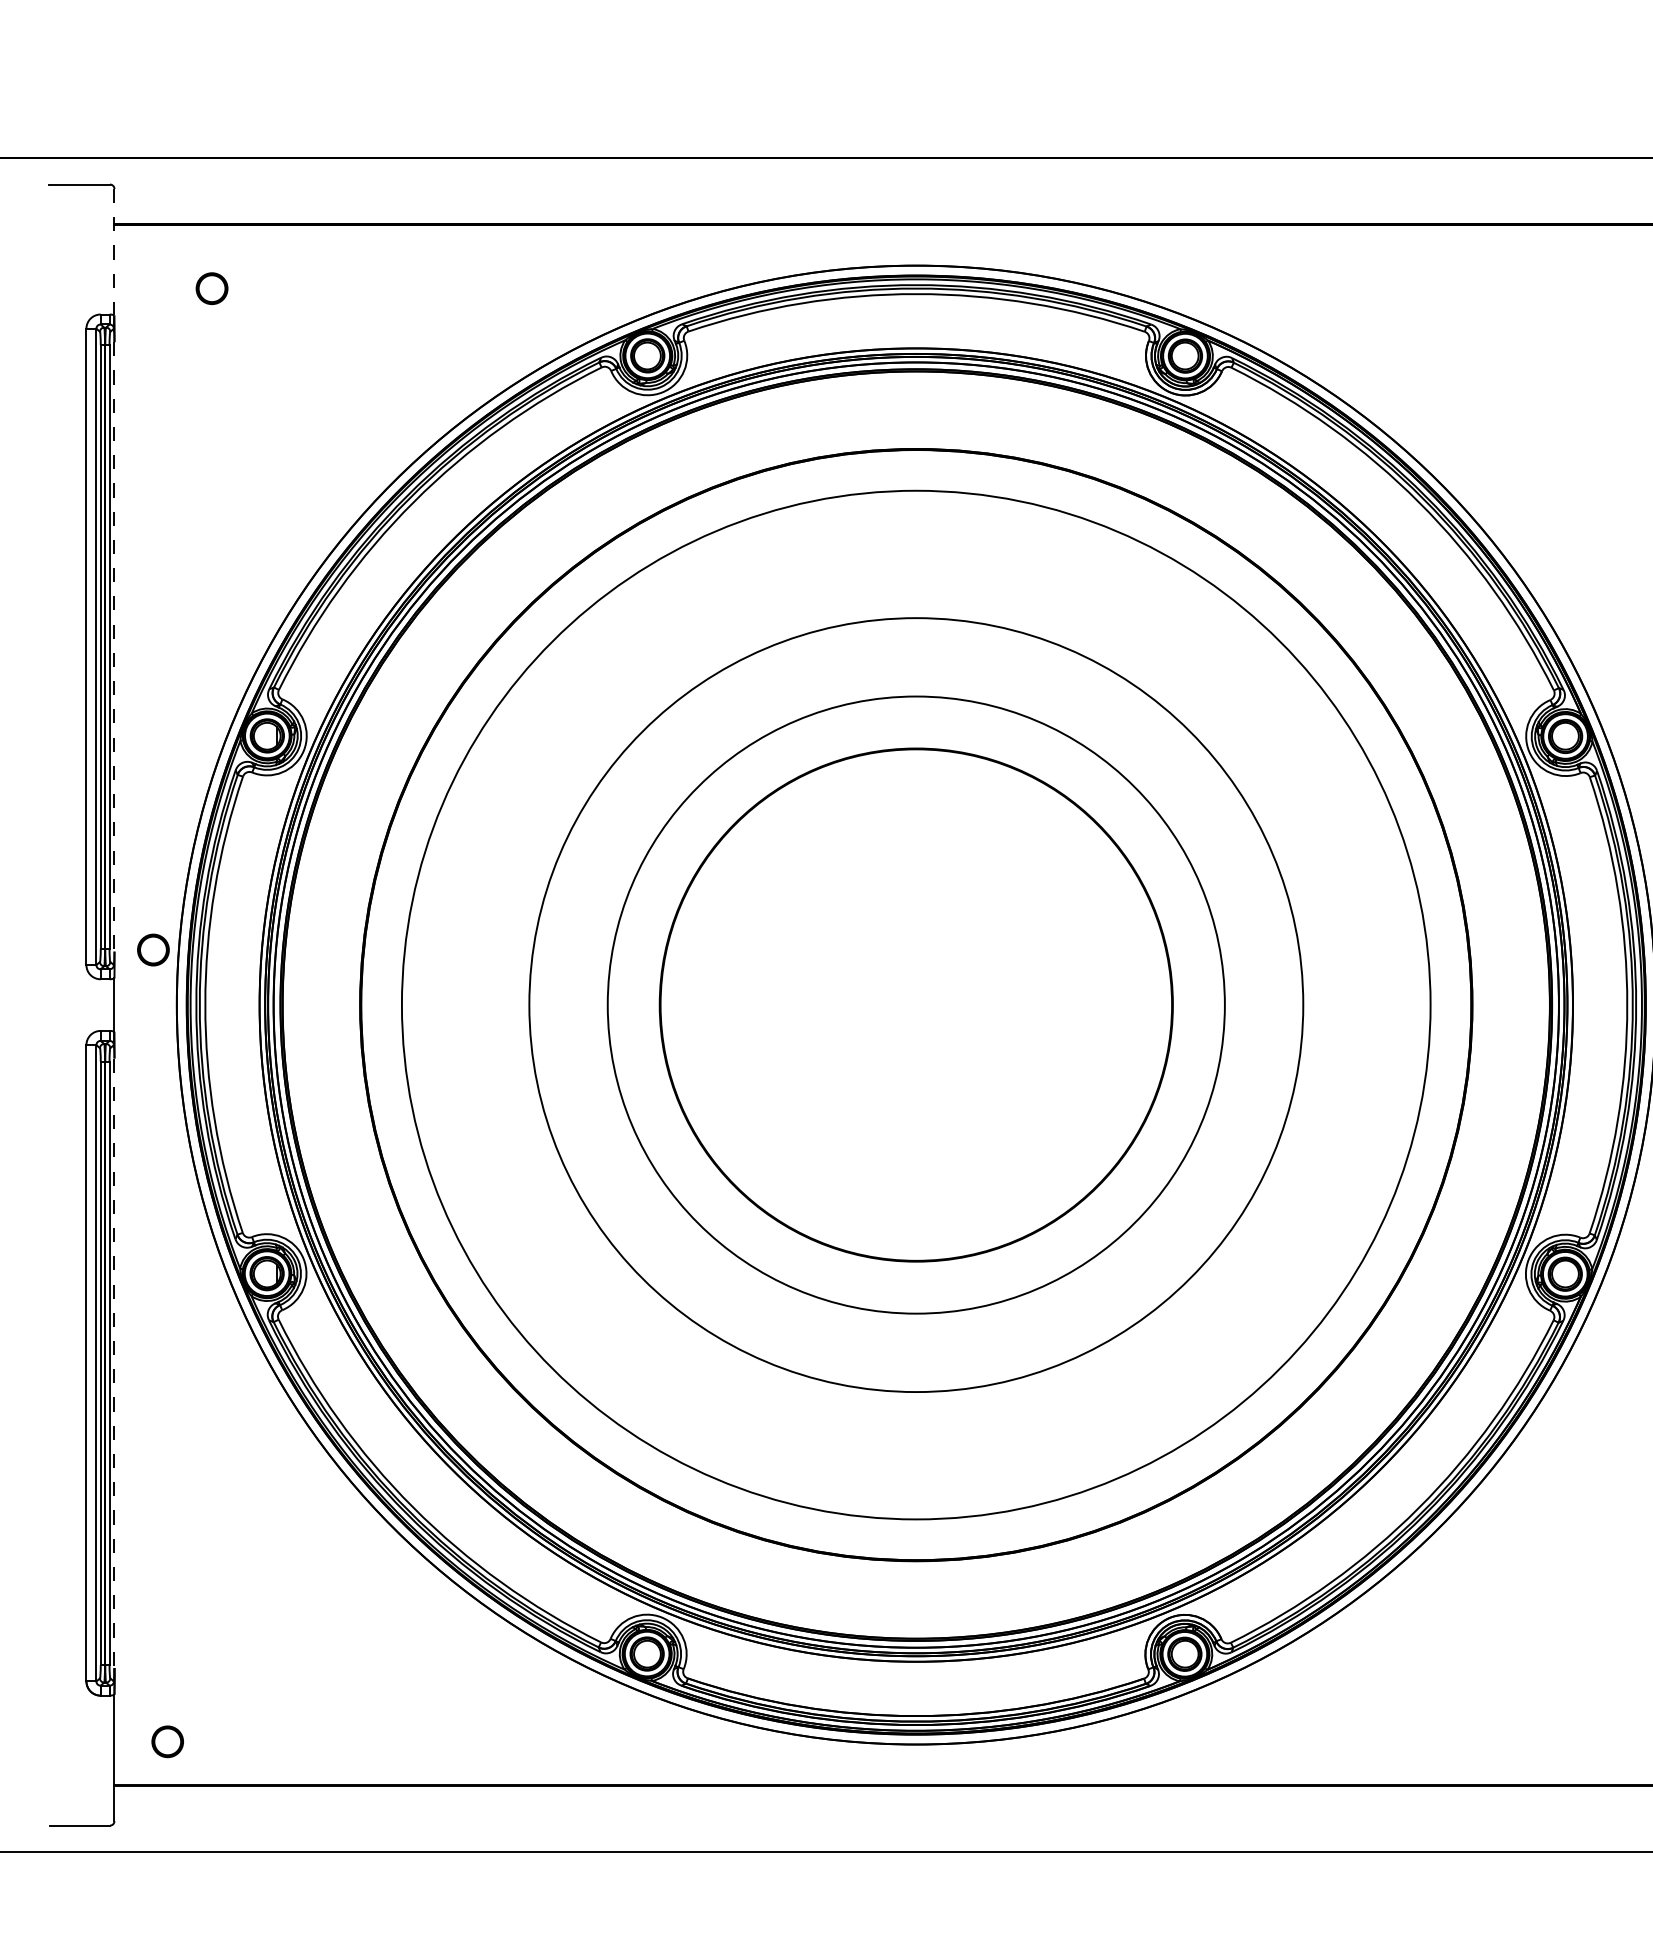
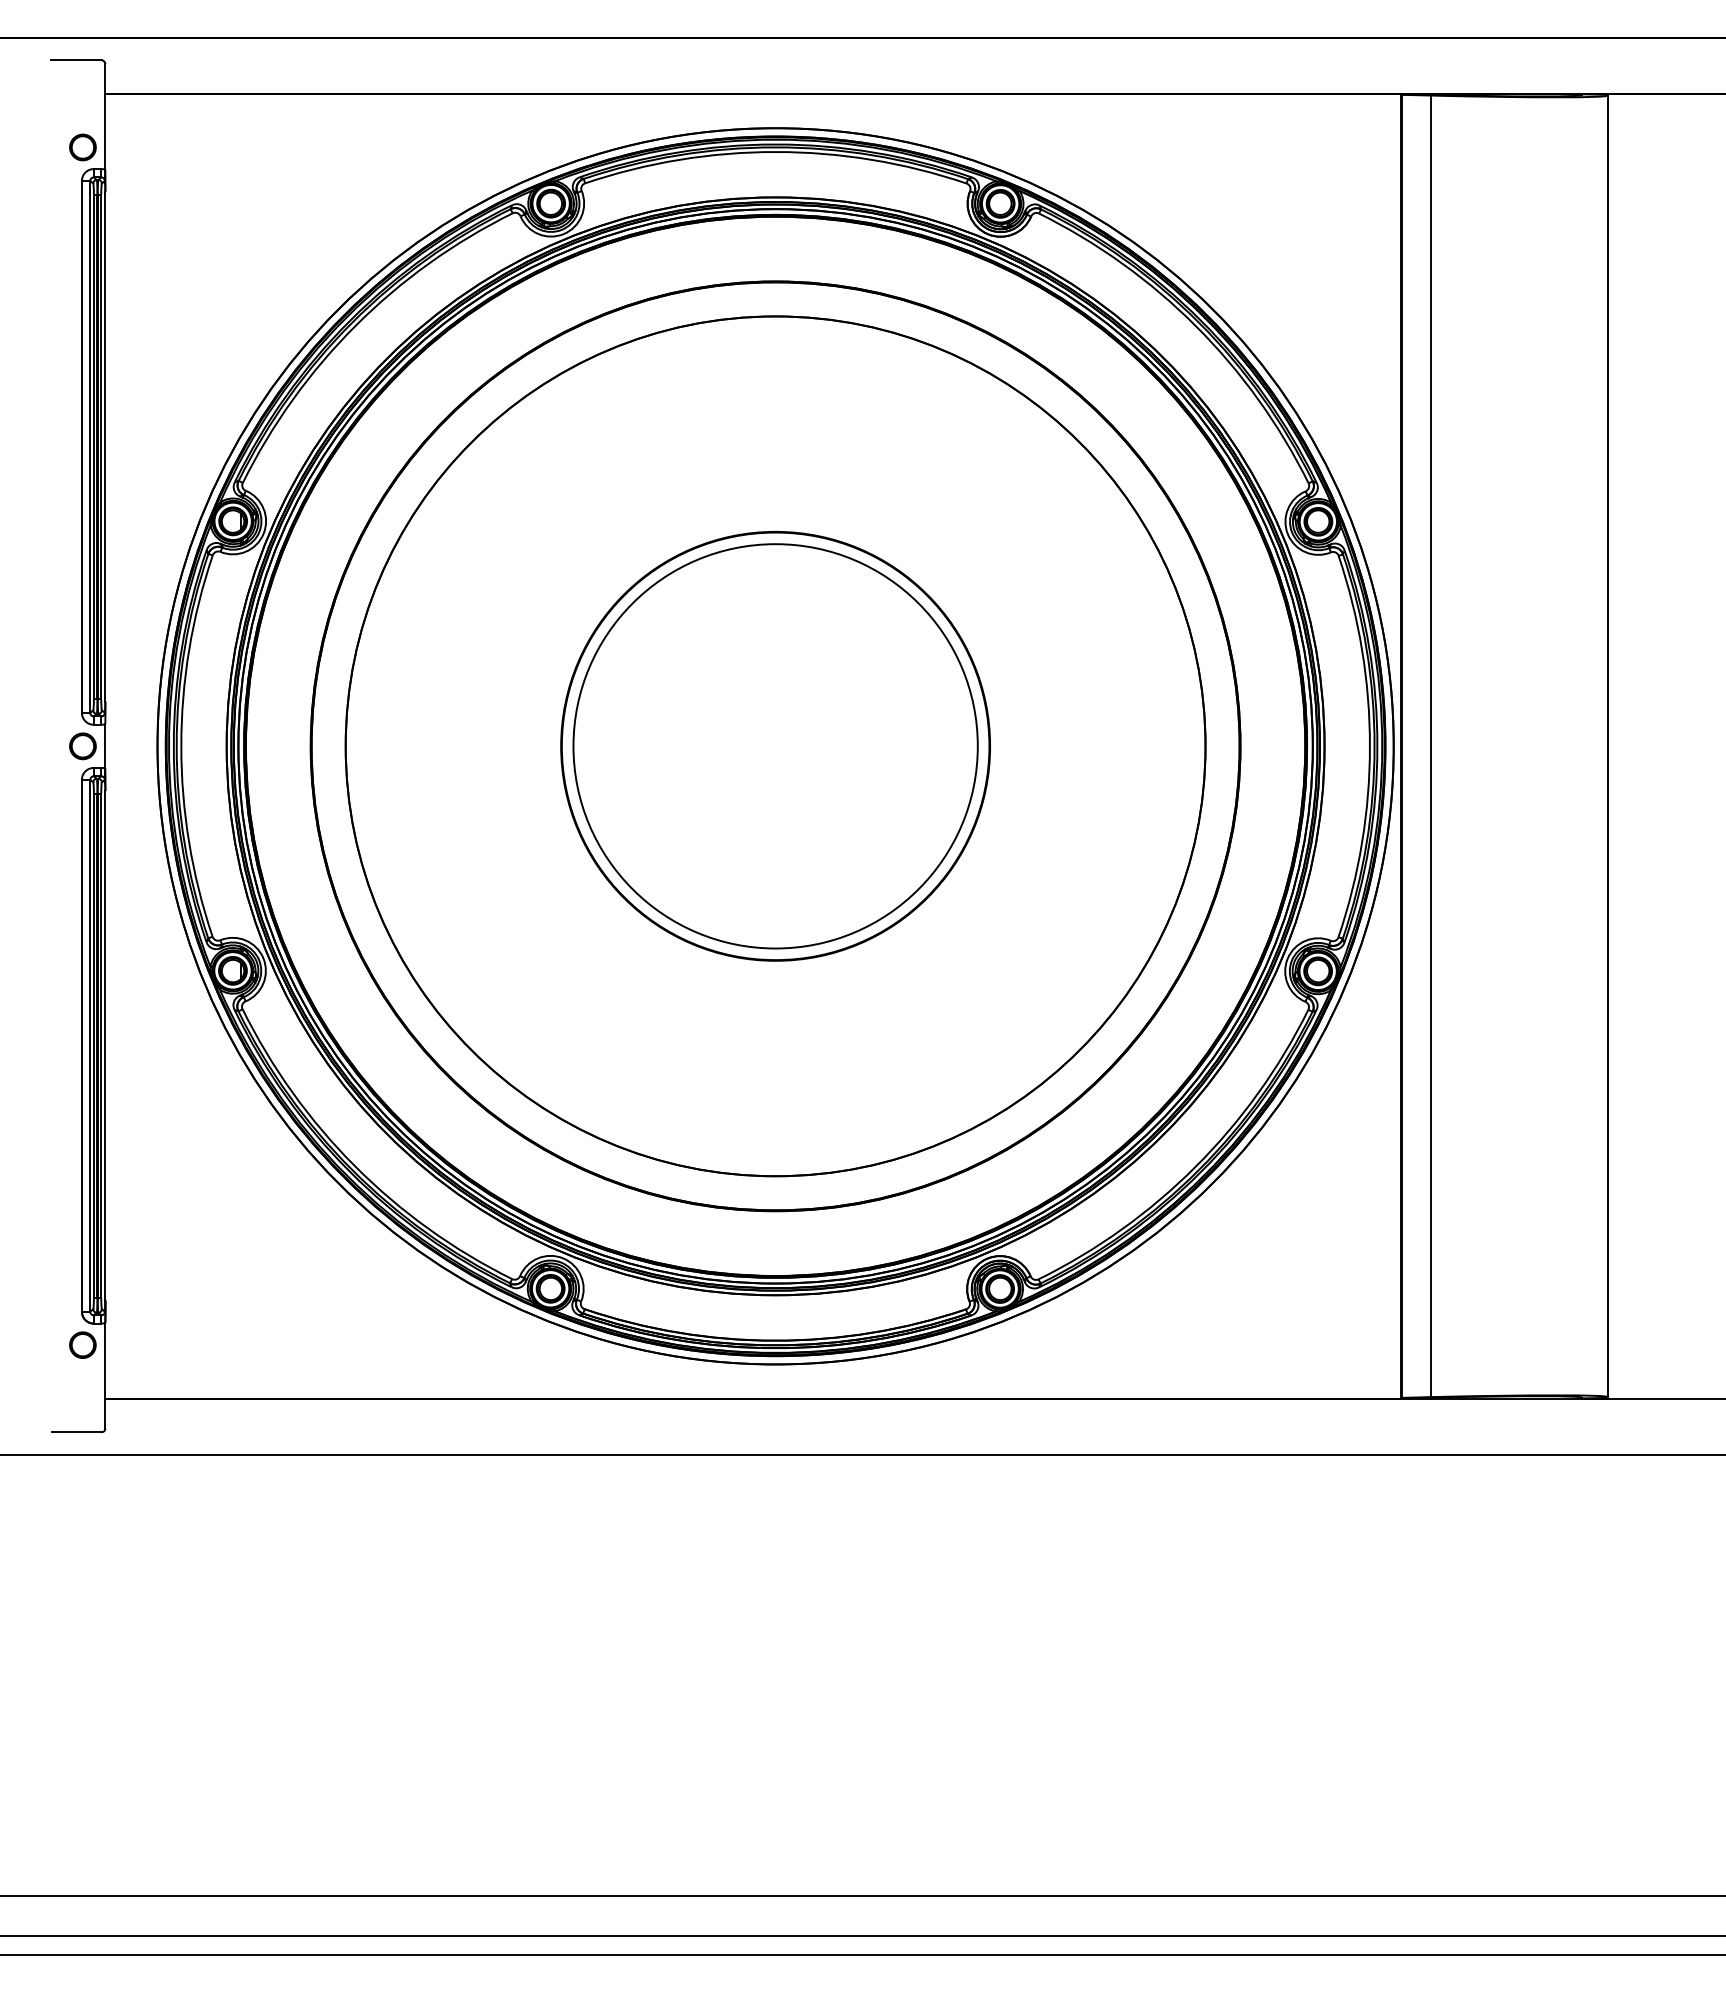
line: (114, 251) -> (105, 116), dashed -> solid
part: (211, 288) -> (82, 147), moved
line: (114, 646) -> (105, 446), dashed -> solid
part: (152, 950) -> (82, 746), moved
circle: (916, 1005) -> (775, 746), size x0.62
circle: (916, 1005) -> (775, 746), size x1.67
line: (114, 1362) -> (105, 1045), dashed -> solid
circle: (167, 1741) -> (82, 1344), moved

